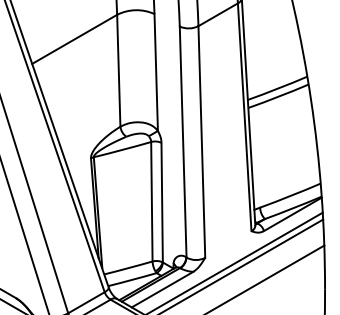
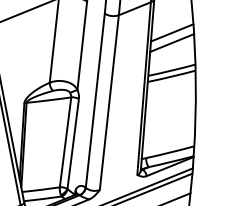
line: (271, 39) -> (172, 32), added
line: (272, 52) -> (171, 42), added

